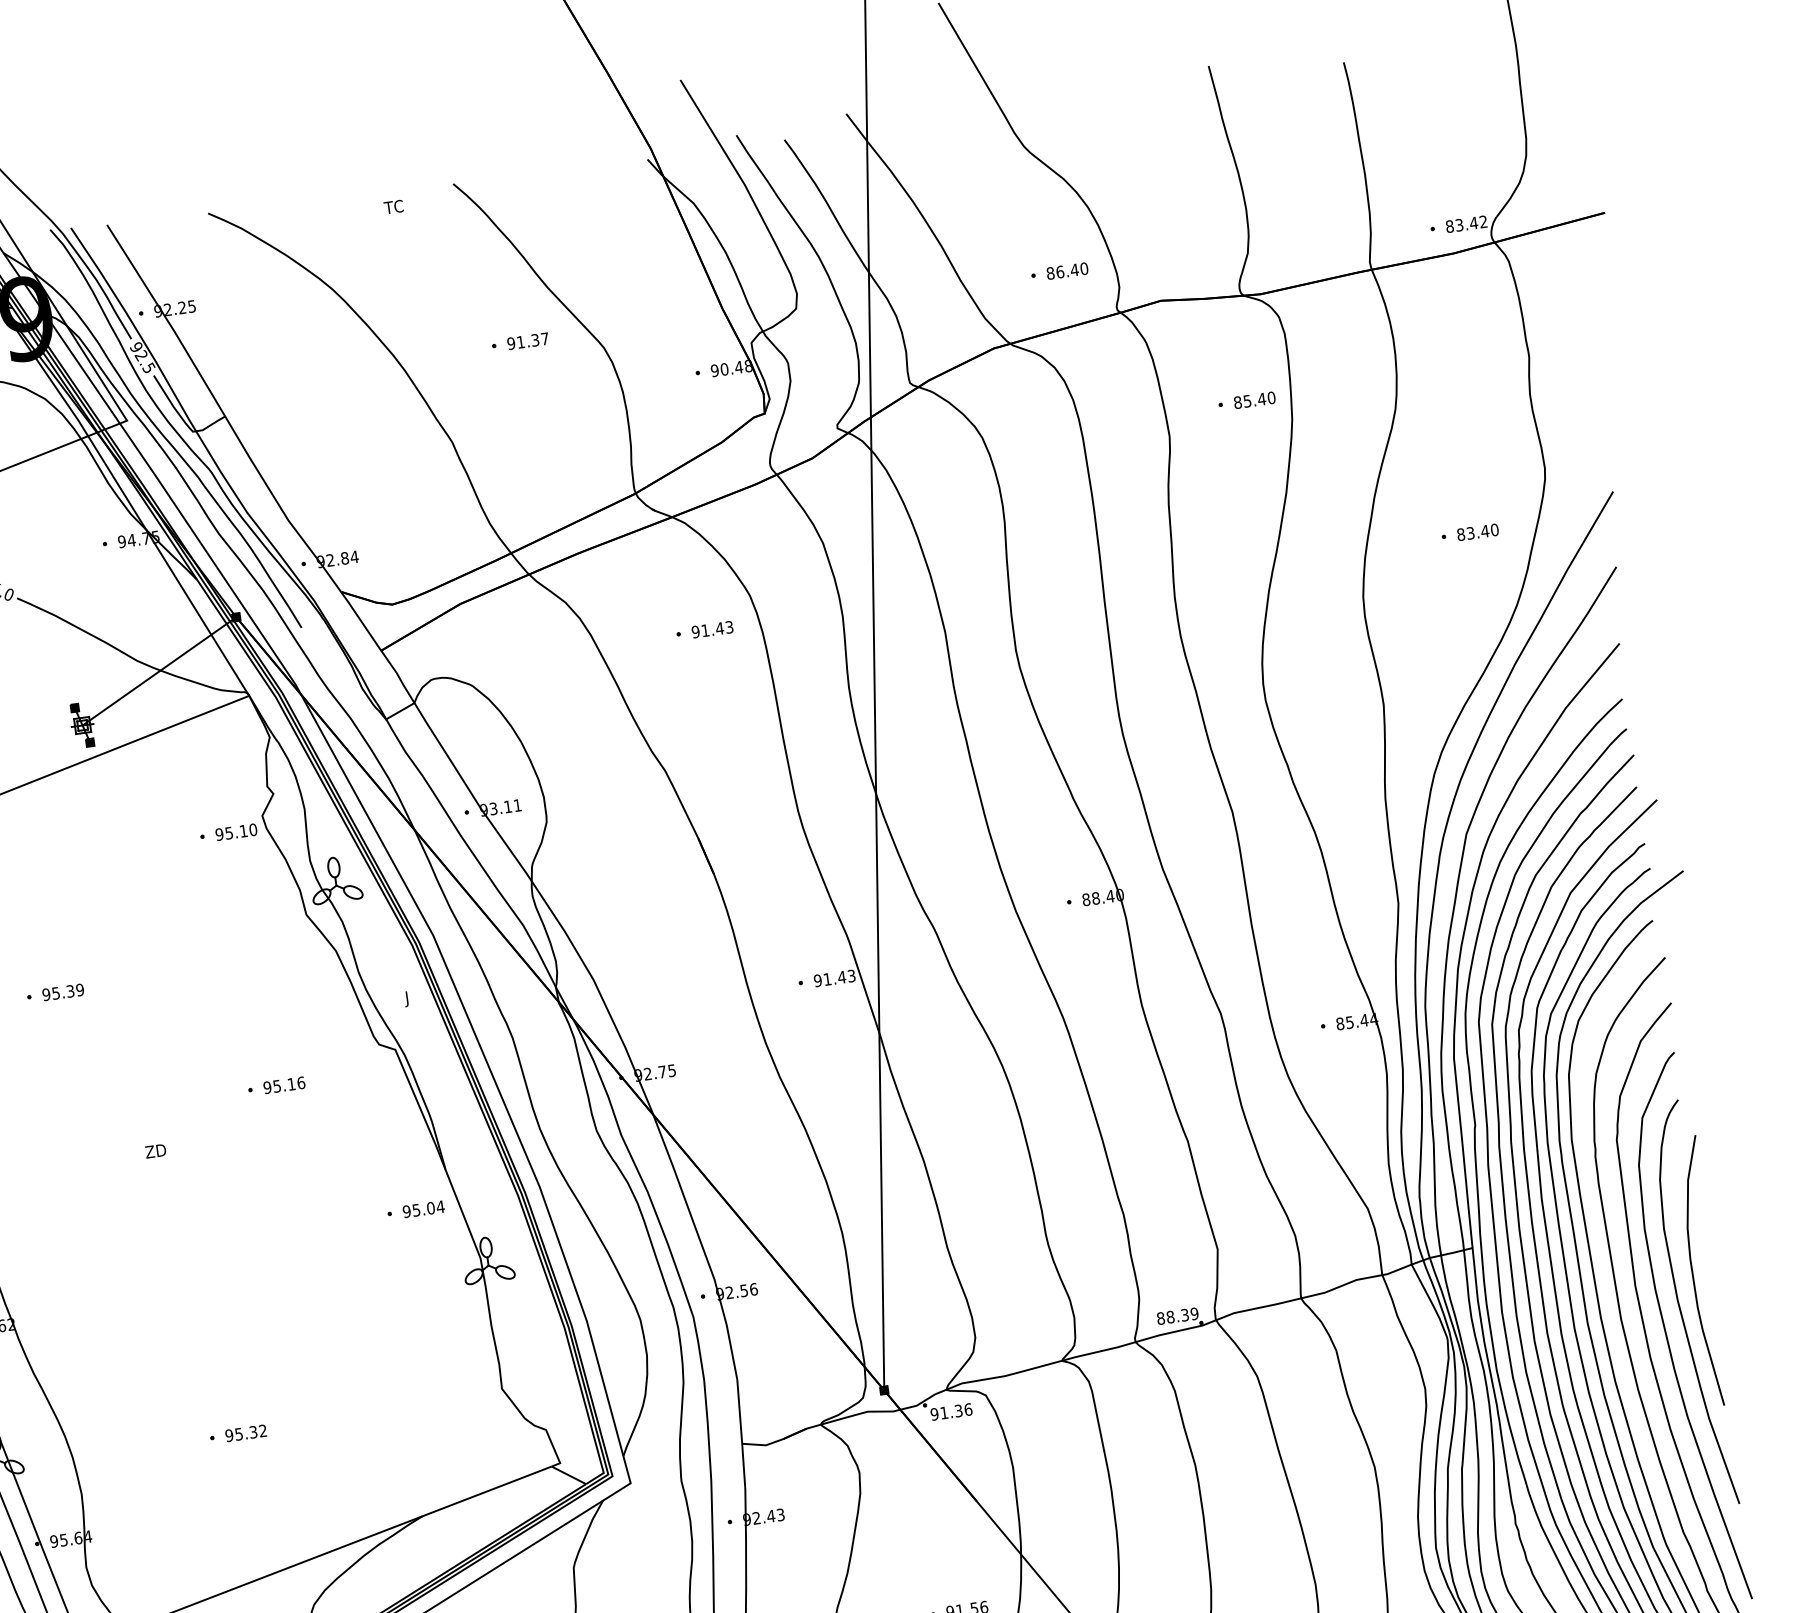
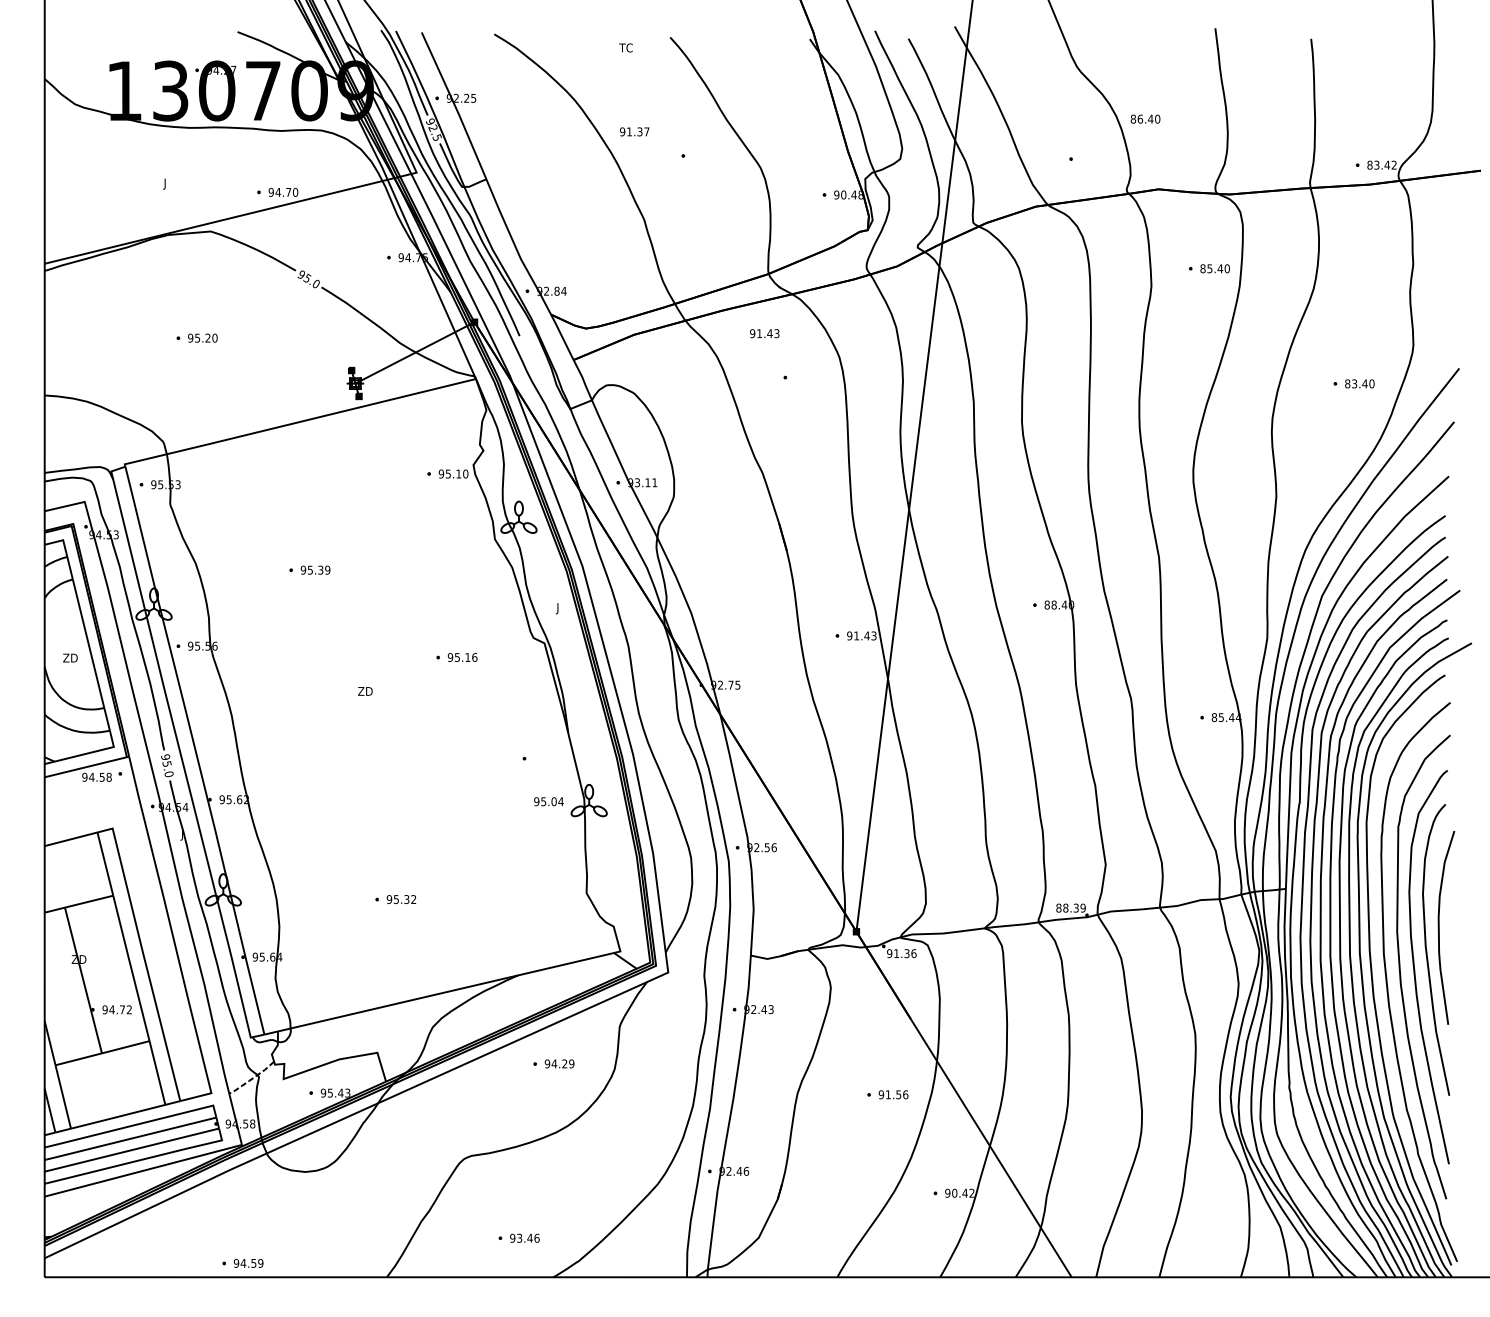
text: (1067, 270) -> (1145, 118), moved
text: (527, 340) -> (634, 131), moved
text: (712, 629) -> (764, 333), moved
text: (423, 1209) -> (548, 801), moved

